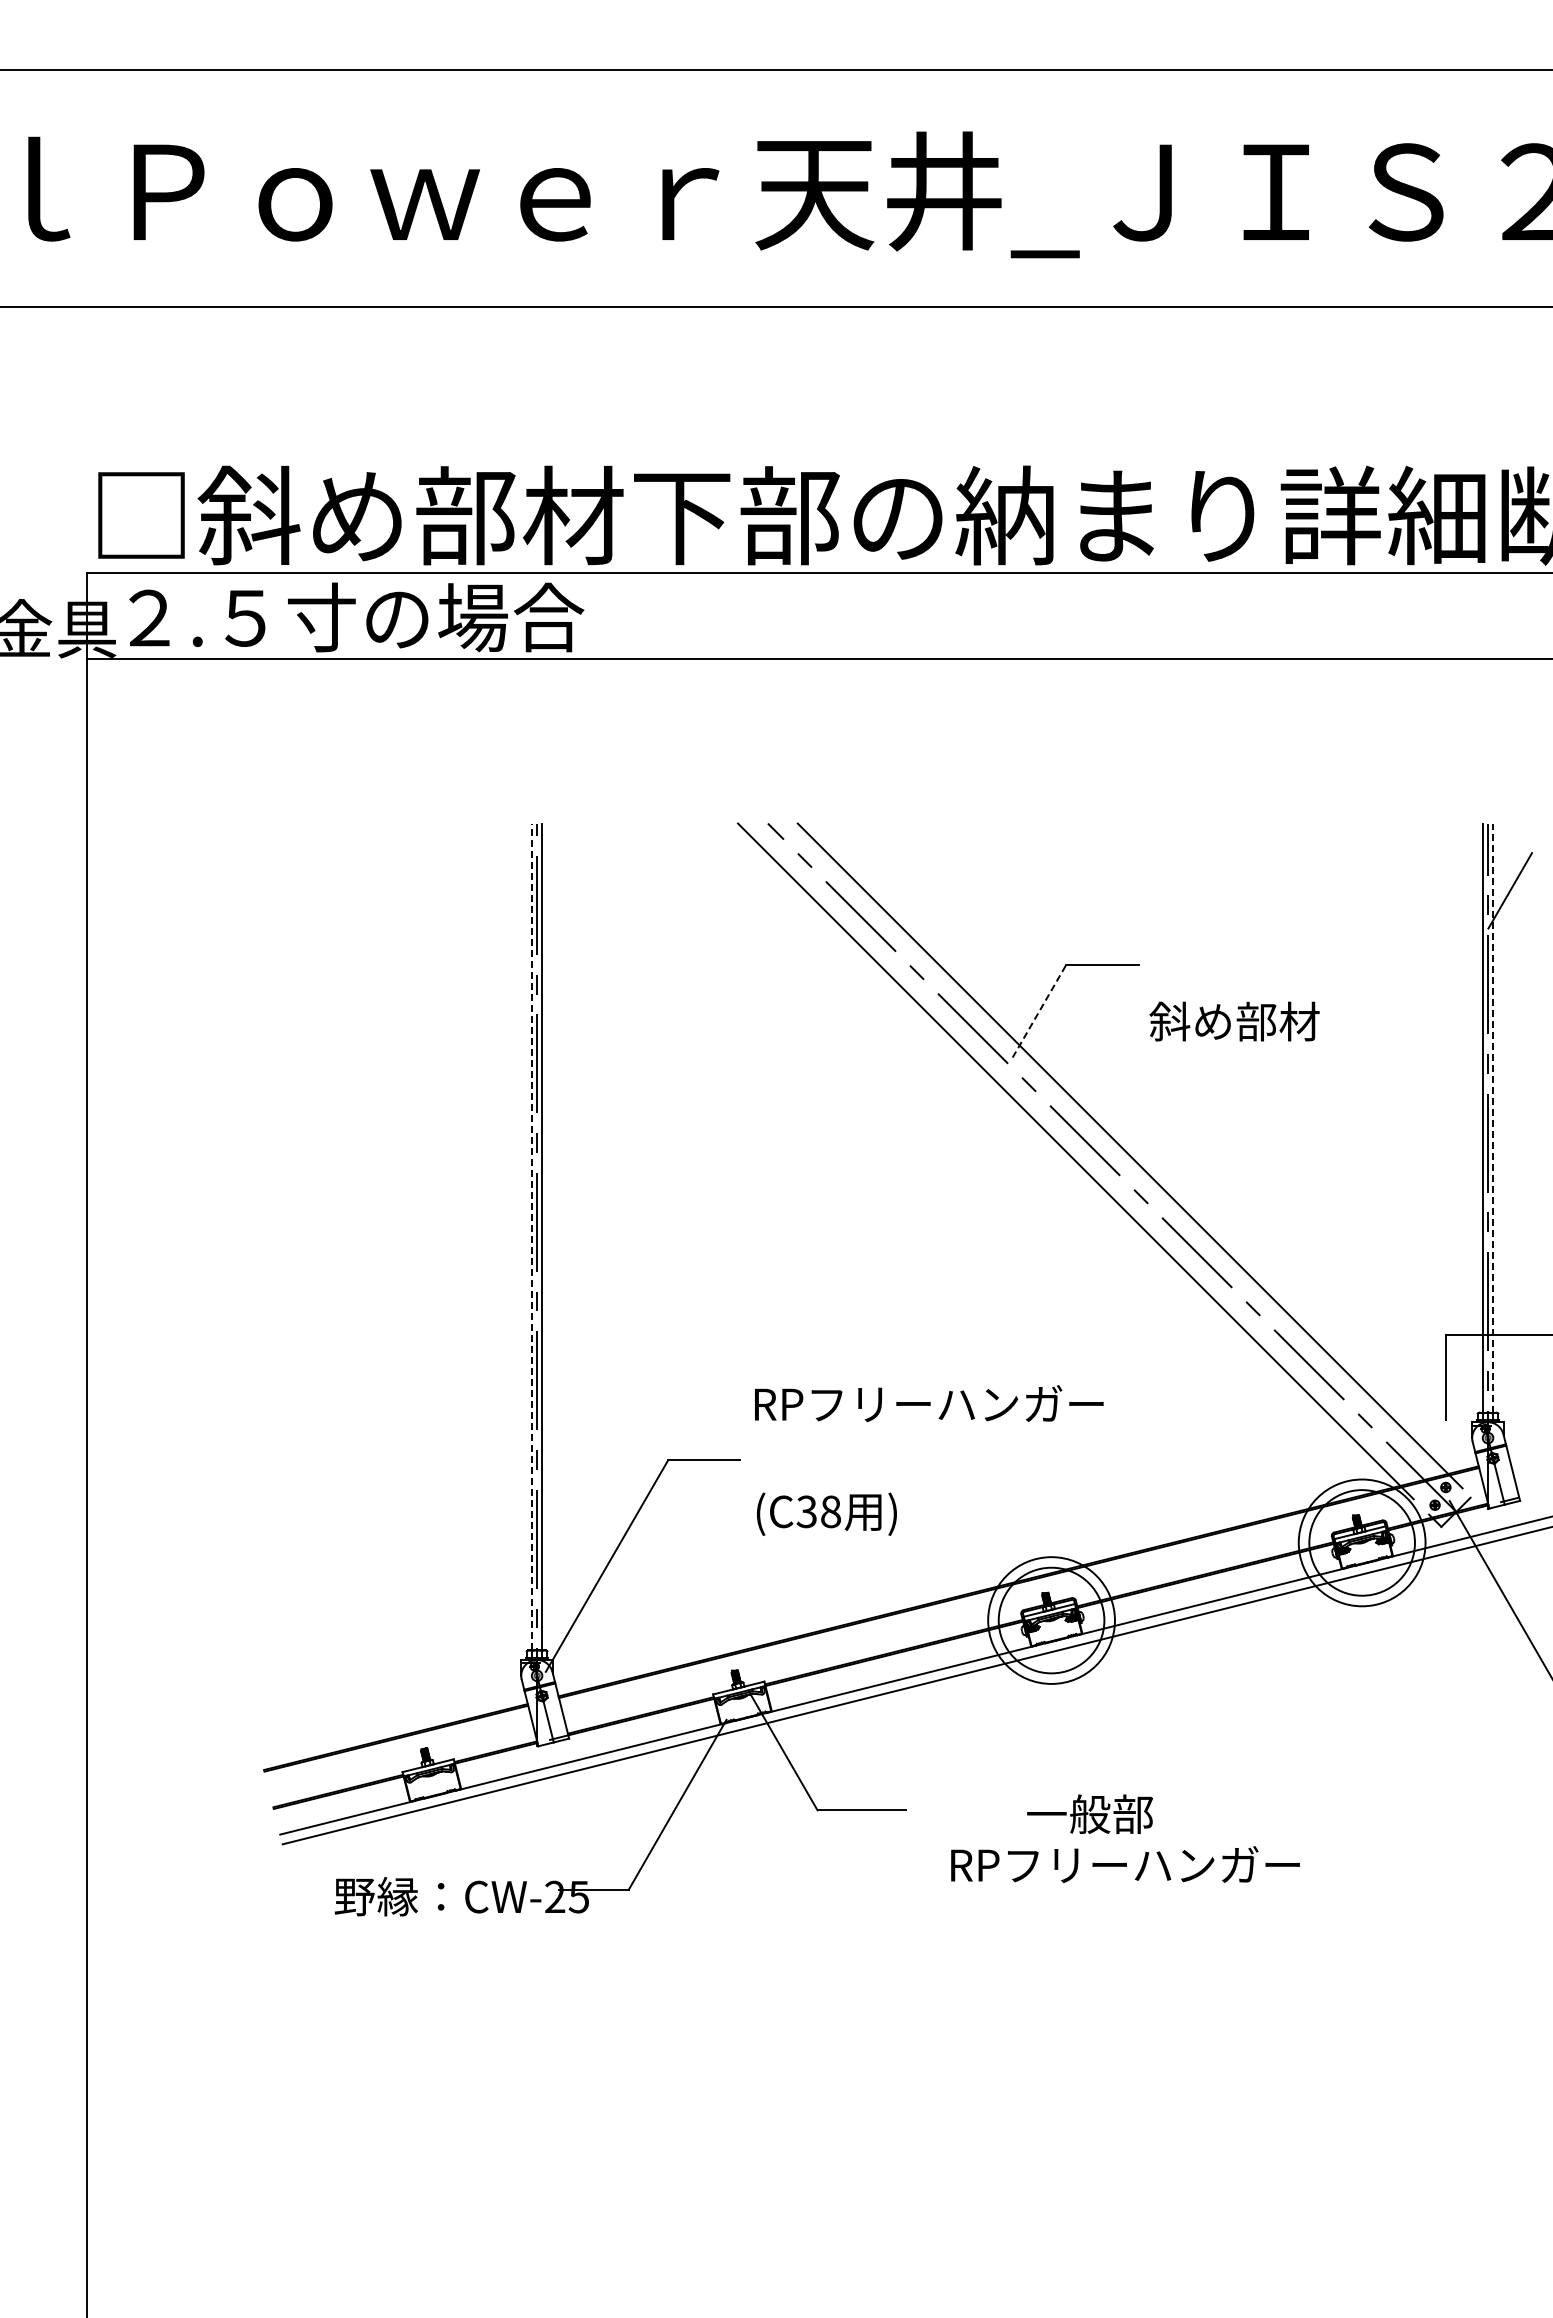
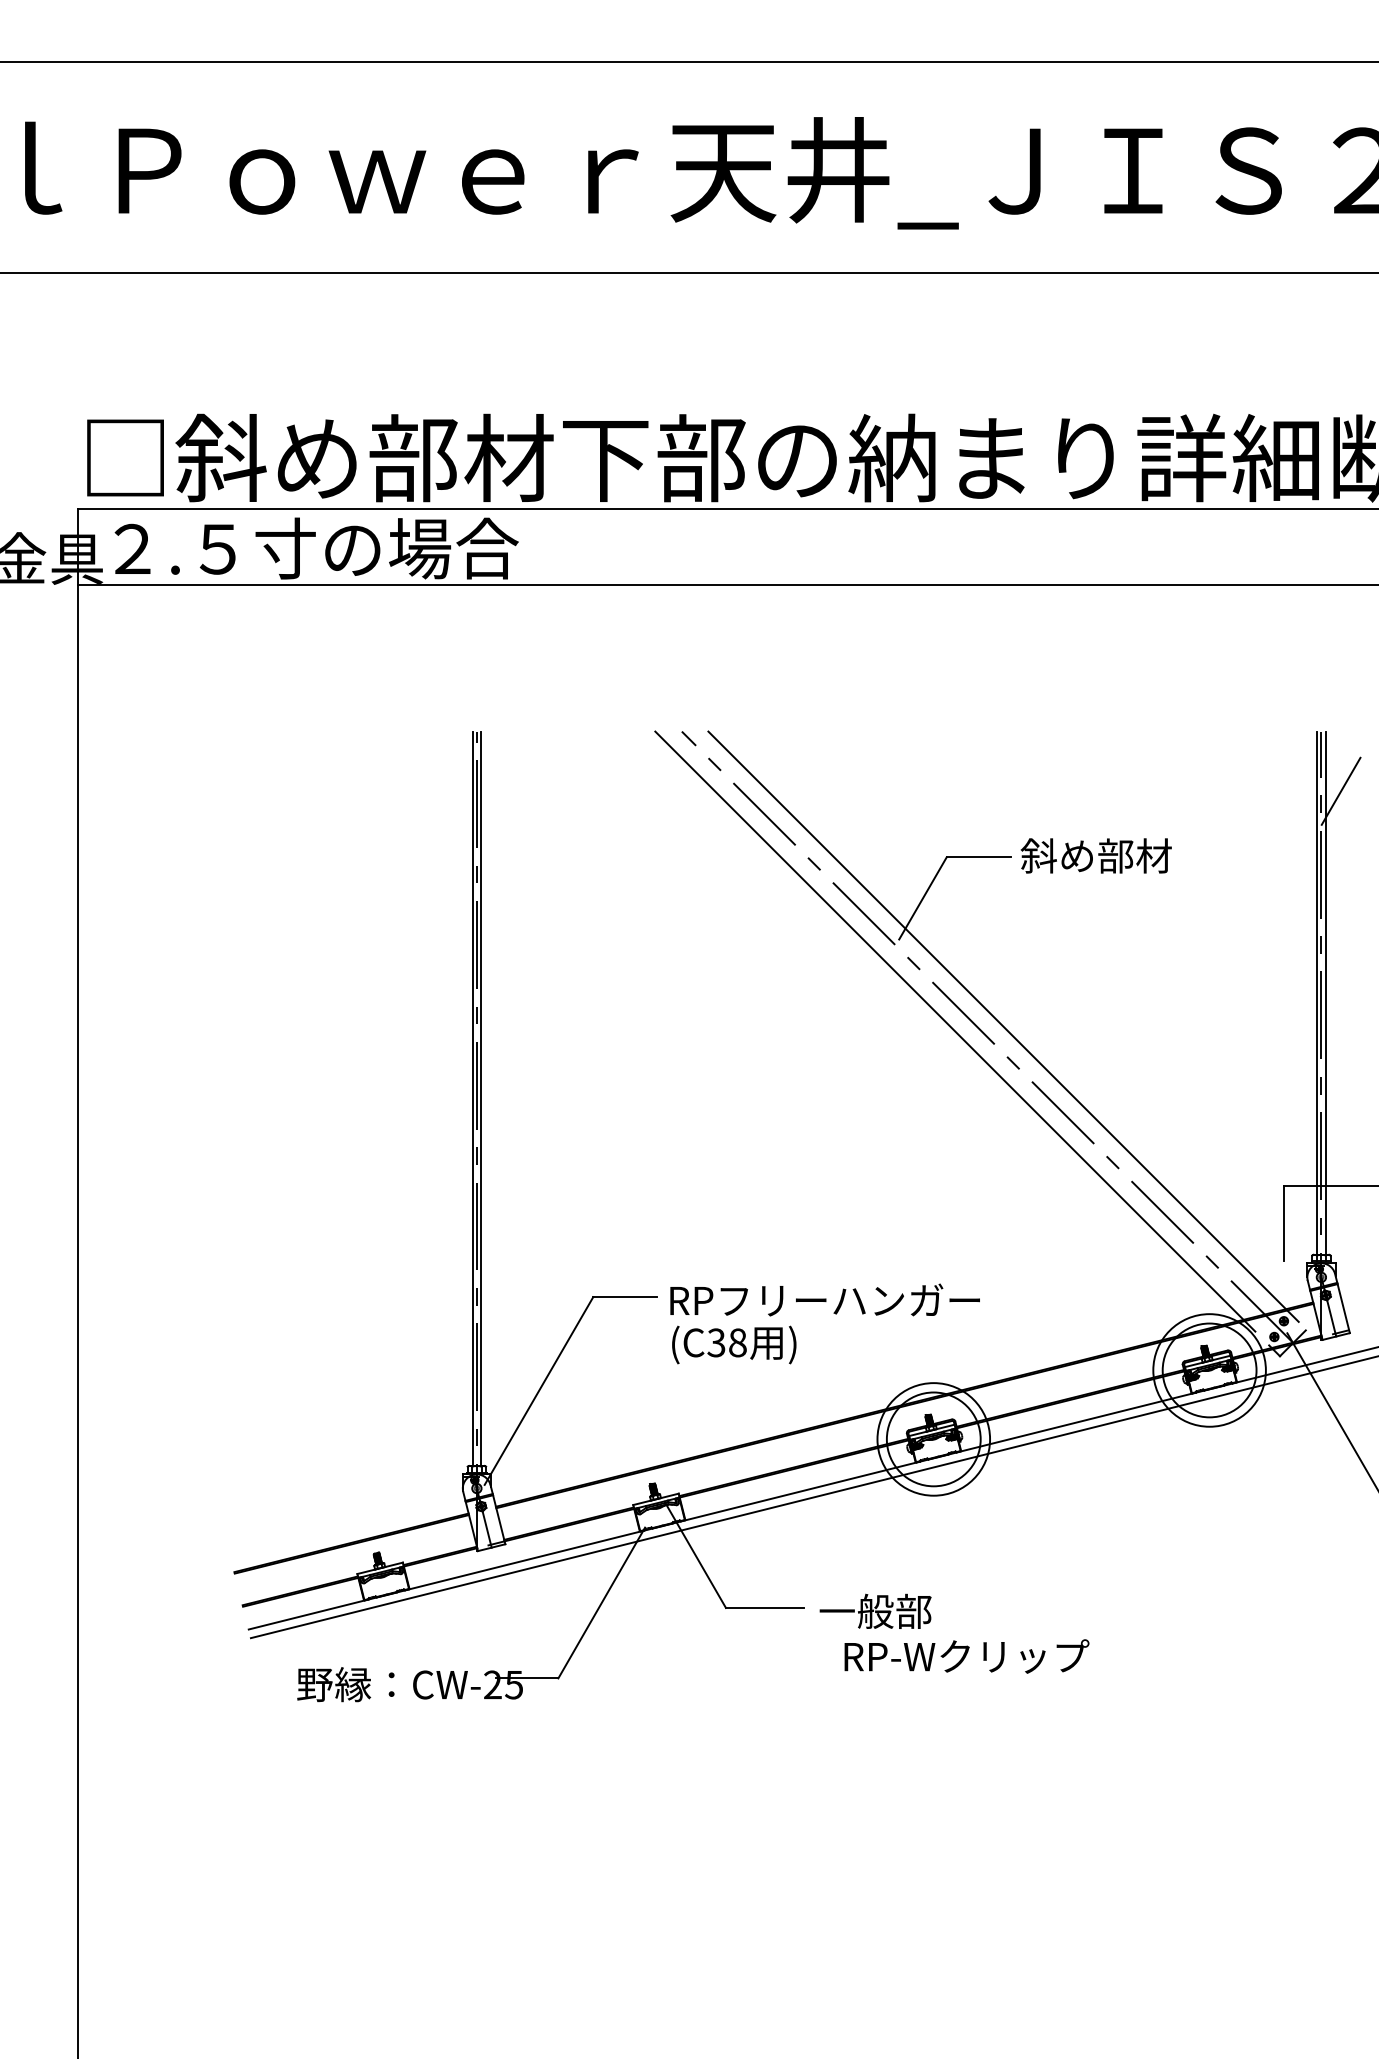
line: (1039, 1010) -> (923, 897), dashed -> solid
text: (1234, 1021) -> (1096, 855), moved
line: (1492, 1118) -> (1325, 993), dashed -> solid
line: (532, 1236) -> (472, 1098), dashed -> solid
text: (929, 1403) -> (825, 1299), moved
text: (1090, 1813) -> (876, 1610), moved
text: (1151, 1864) -> (1022, 1656), RPフリーハンガー -> RP-Wクリップ

